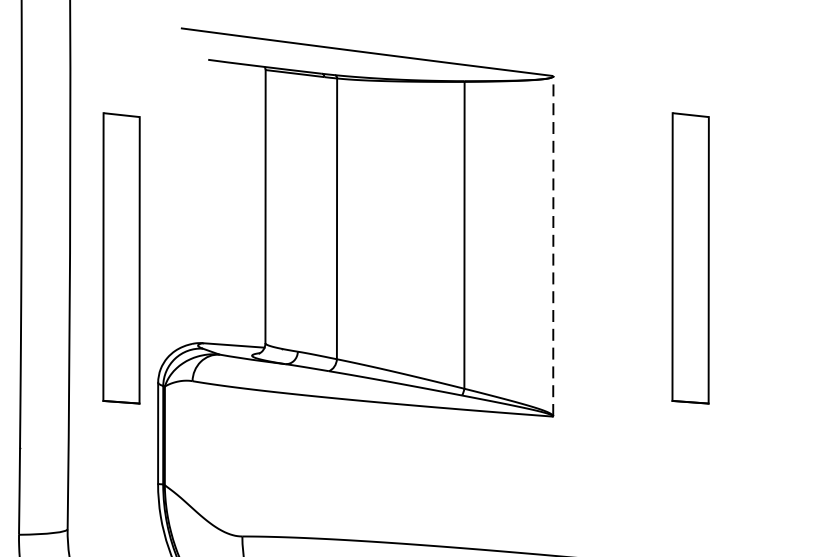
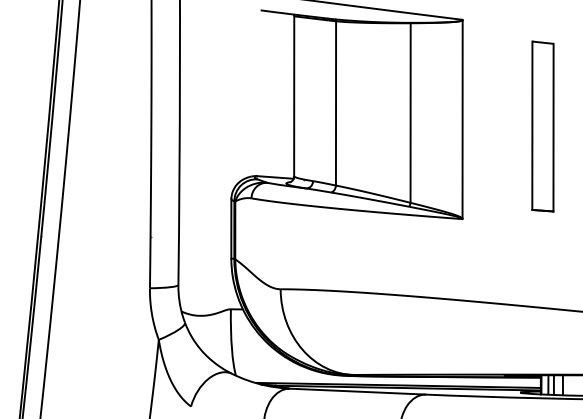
line: (553, 244) -> (462, 118), dashed -> solid
part: (120, 258) -> (209, 126), removed

